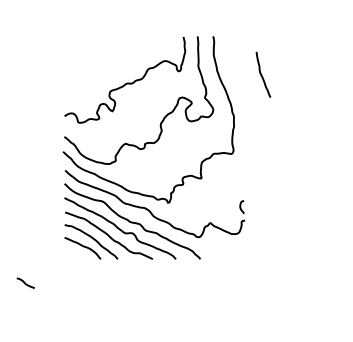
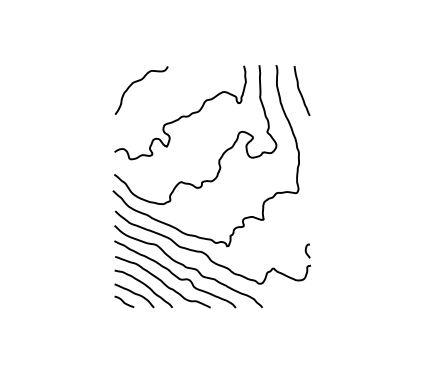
curve: (85, 52) -> (137, 82), added
curve: (262, 74) -> (300, 90), moved
curve: (25, 282) -> (124, 301), moved

